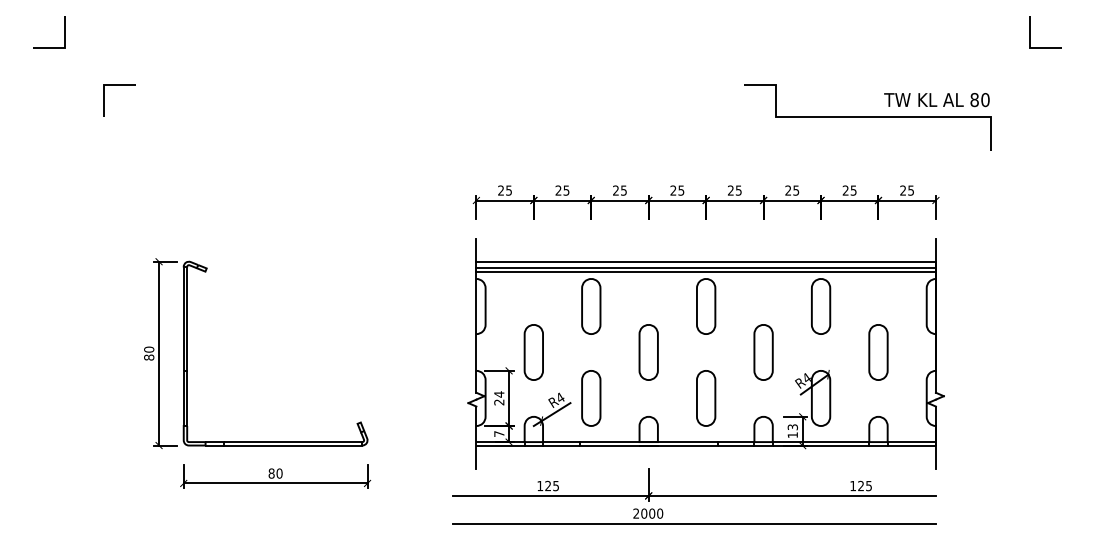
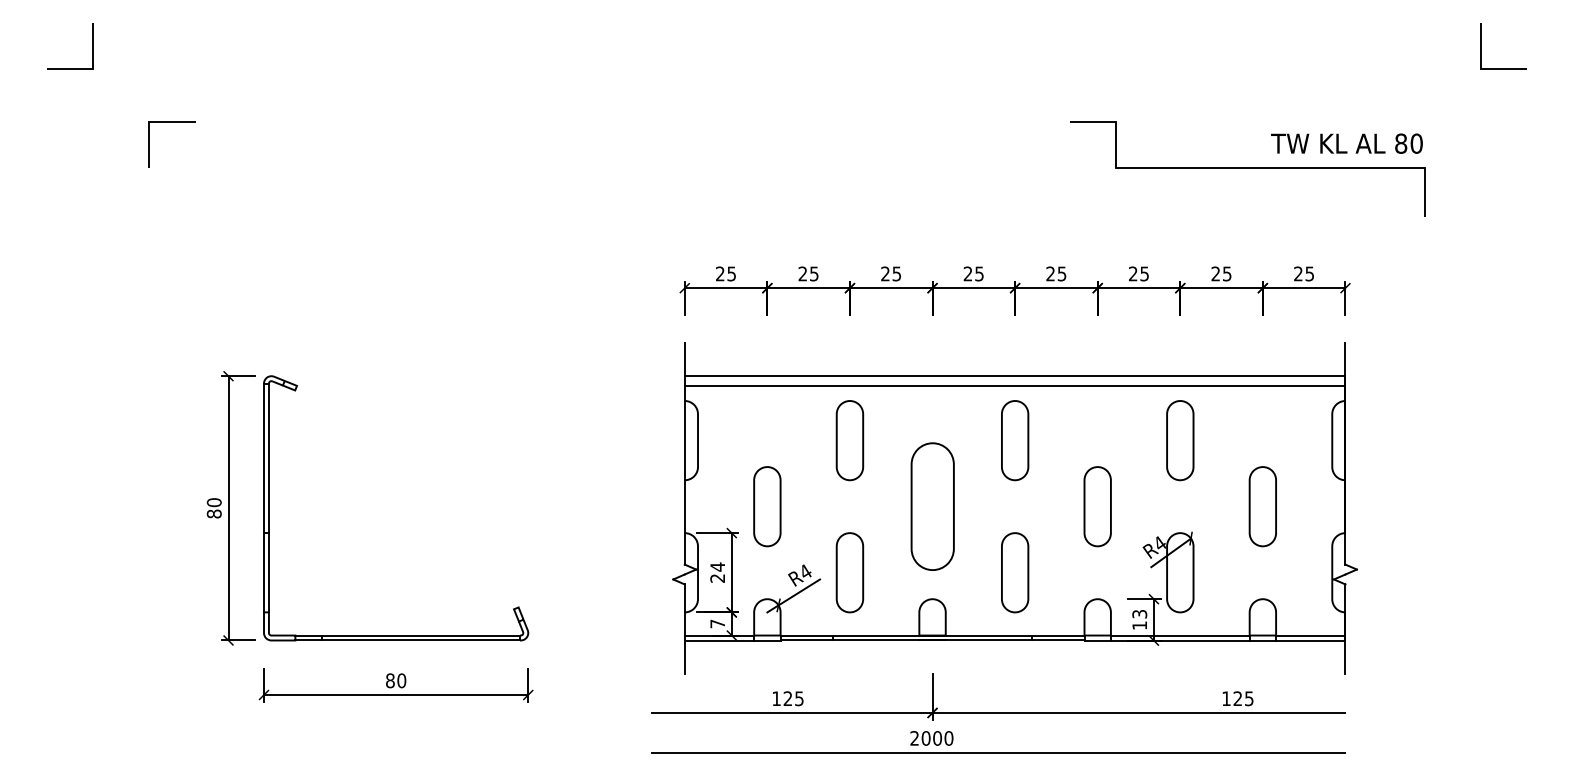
line: (705, 271) -> (1014, 390), removed
part: (648, 352) -> (932, 506), size x1.6

